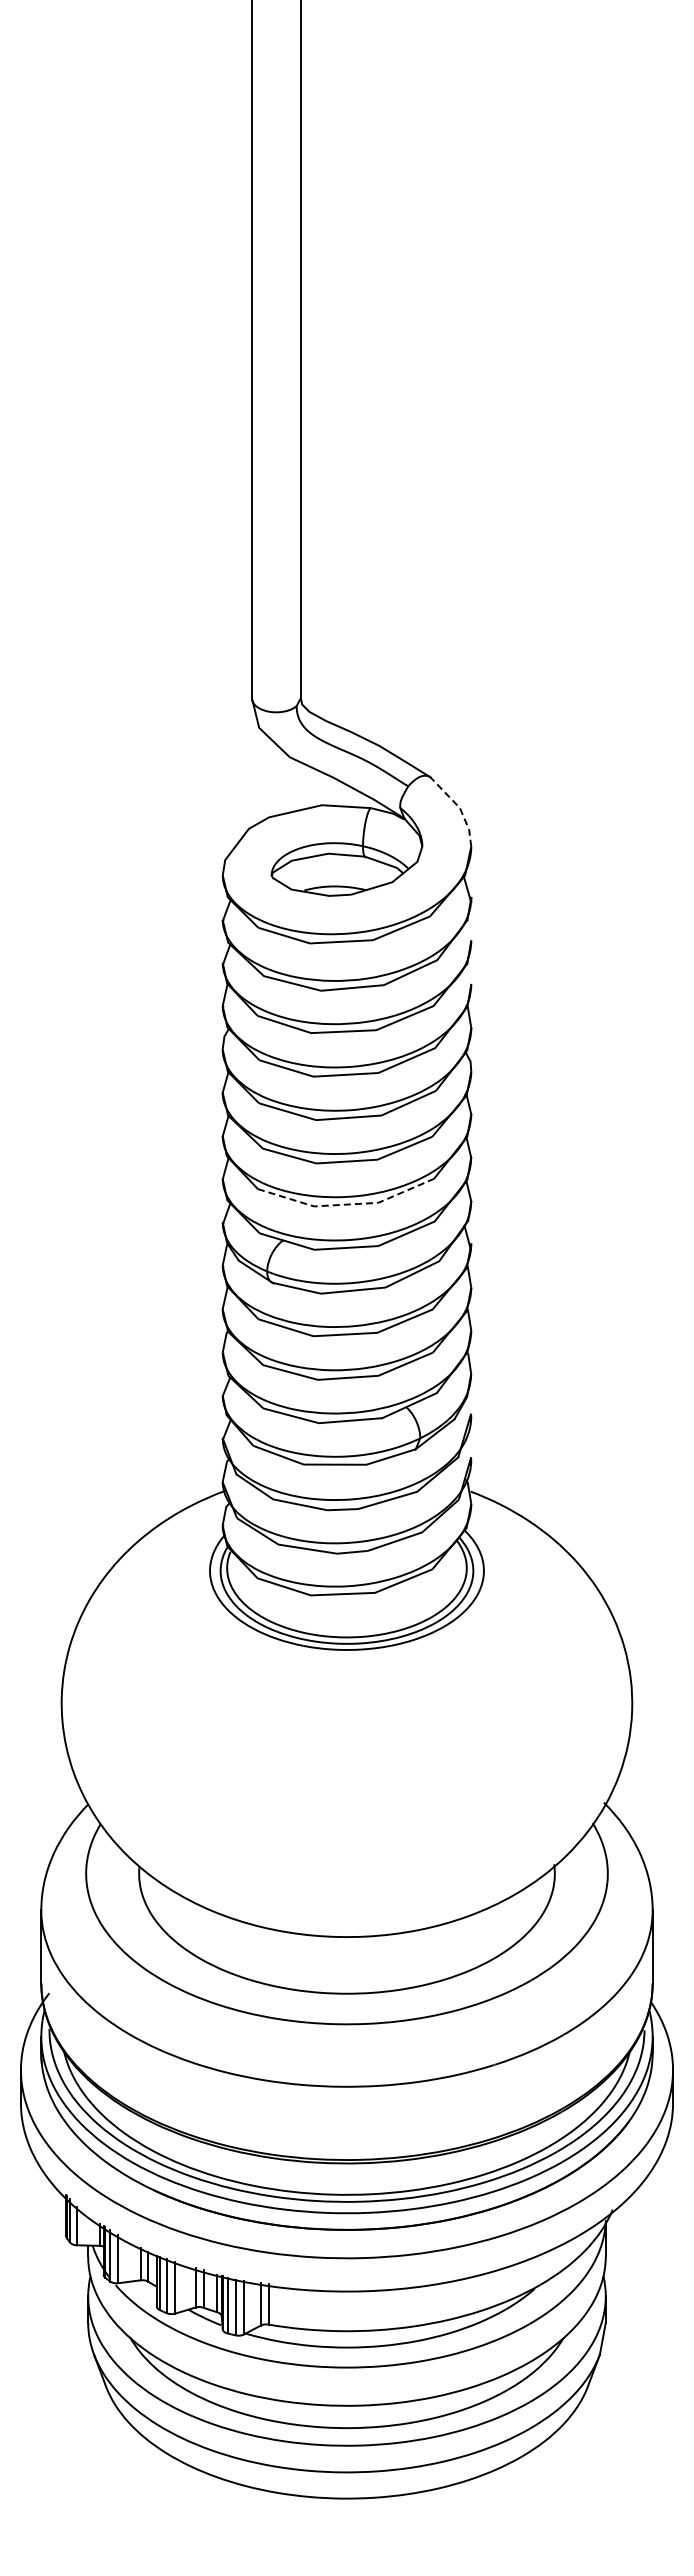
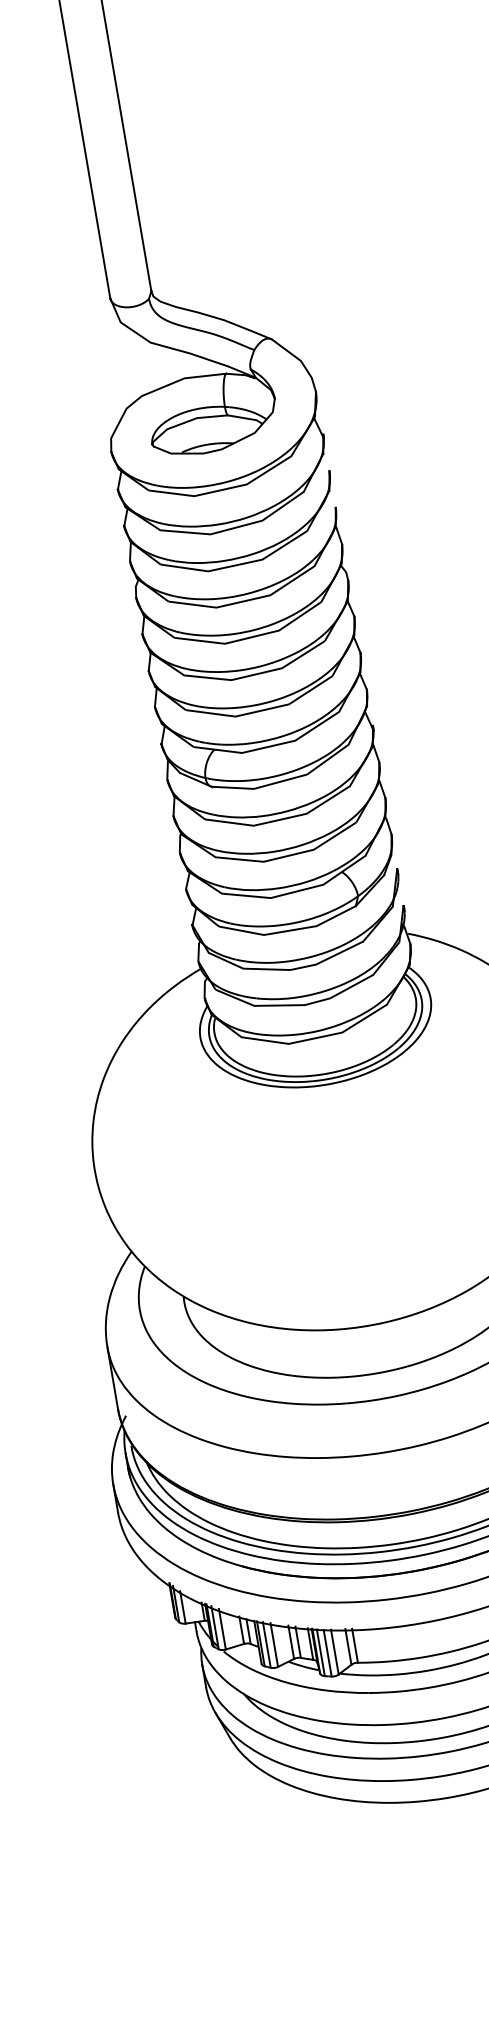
line: (459, 808) -> (300, 361), dashed -> solid
line: (347, 1204) -> (263, 710), dashed -> solid

